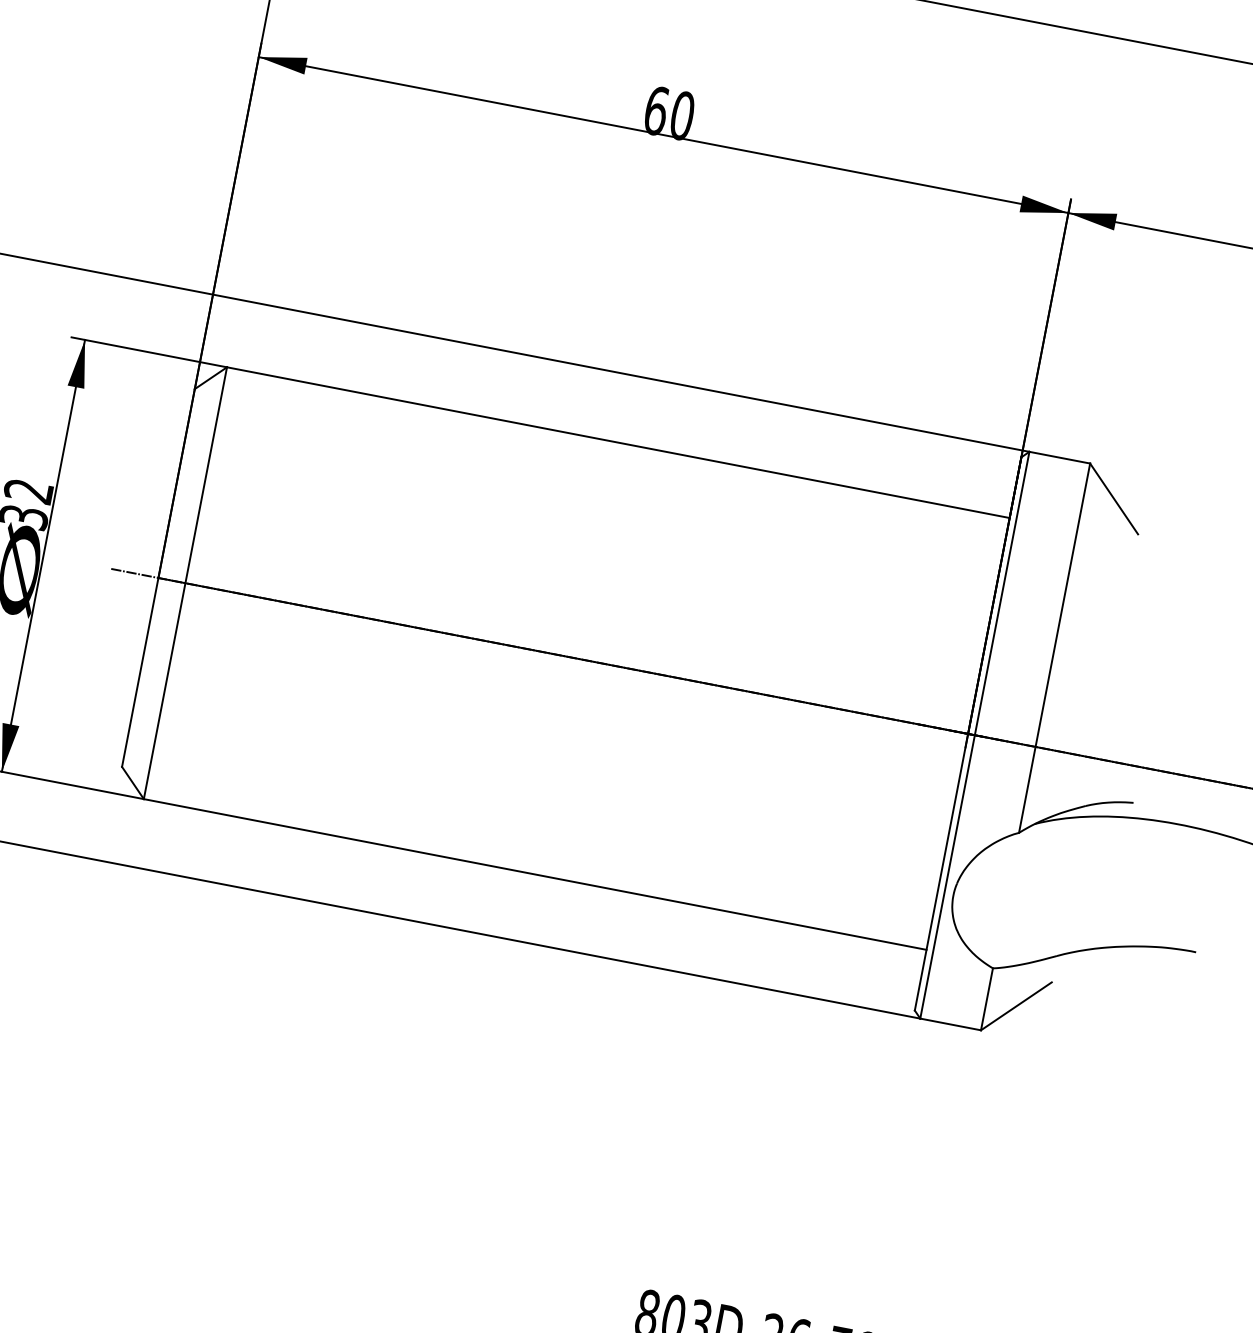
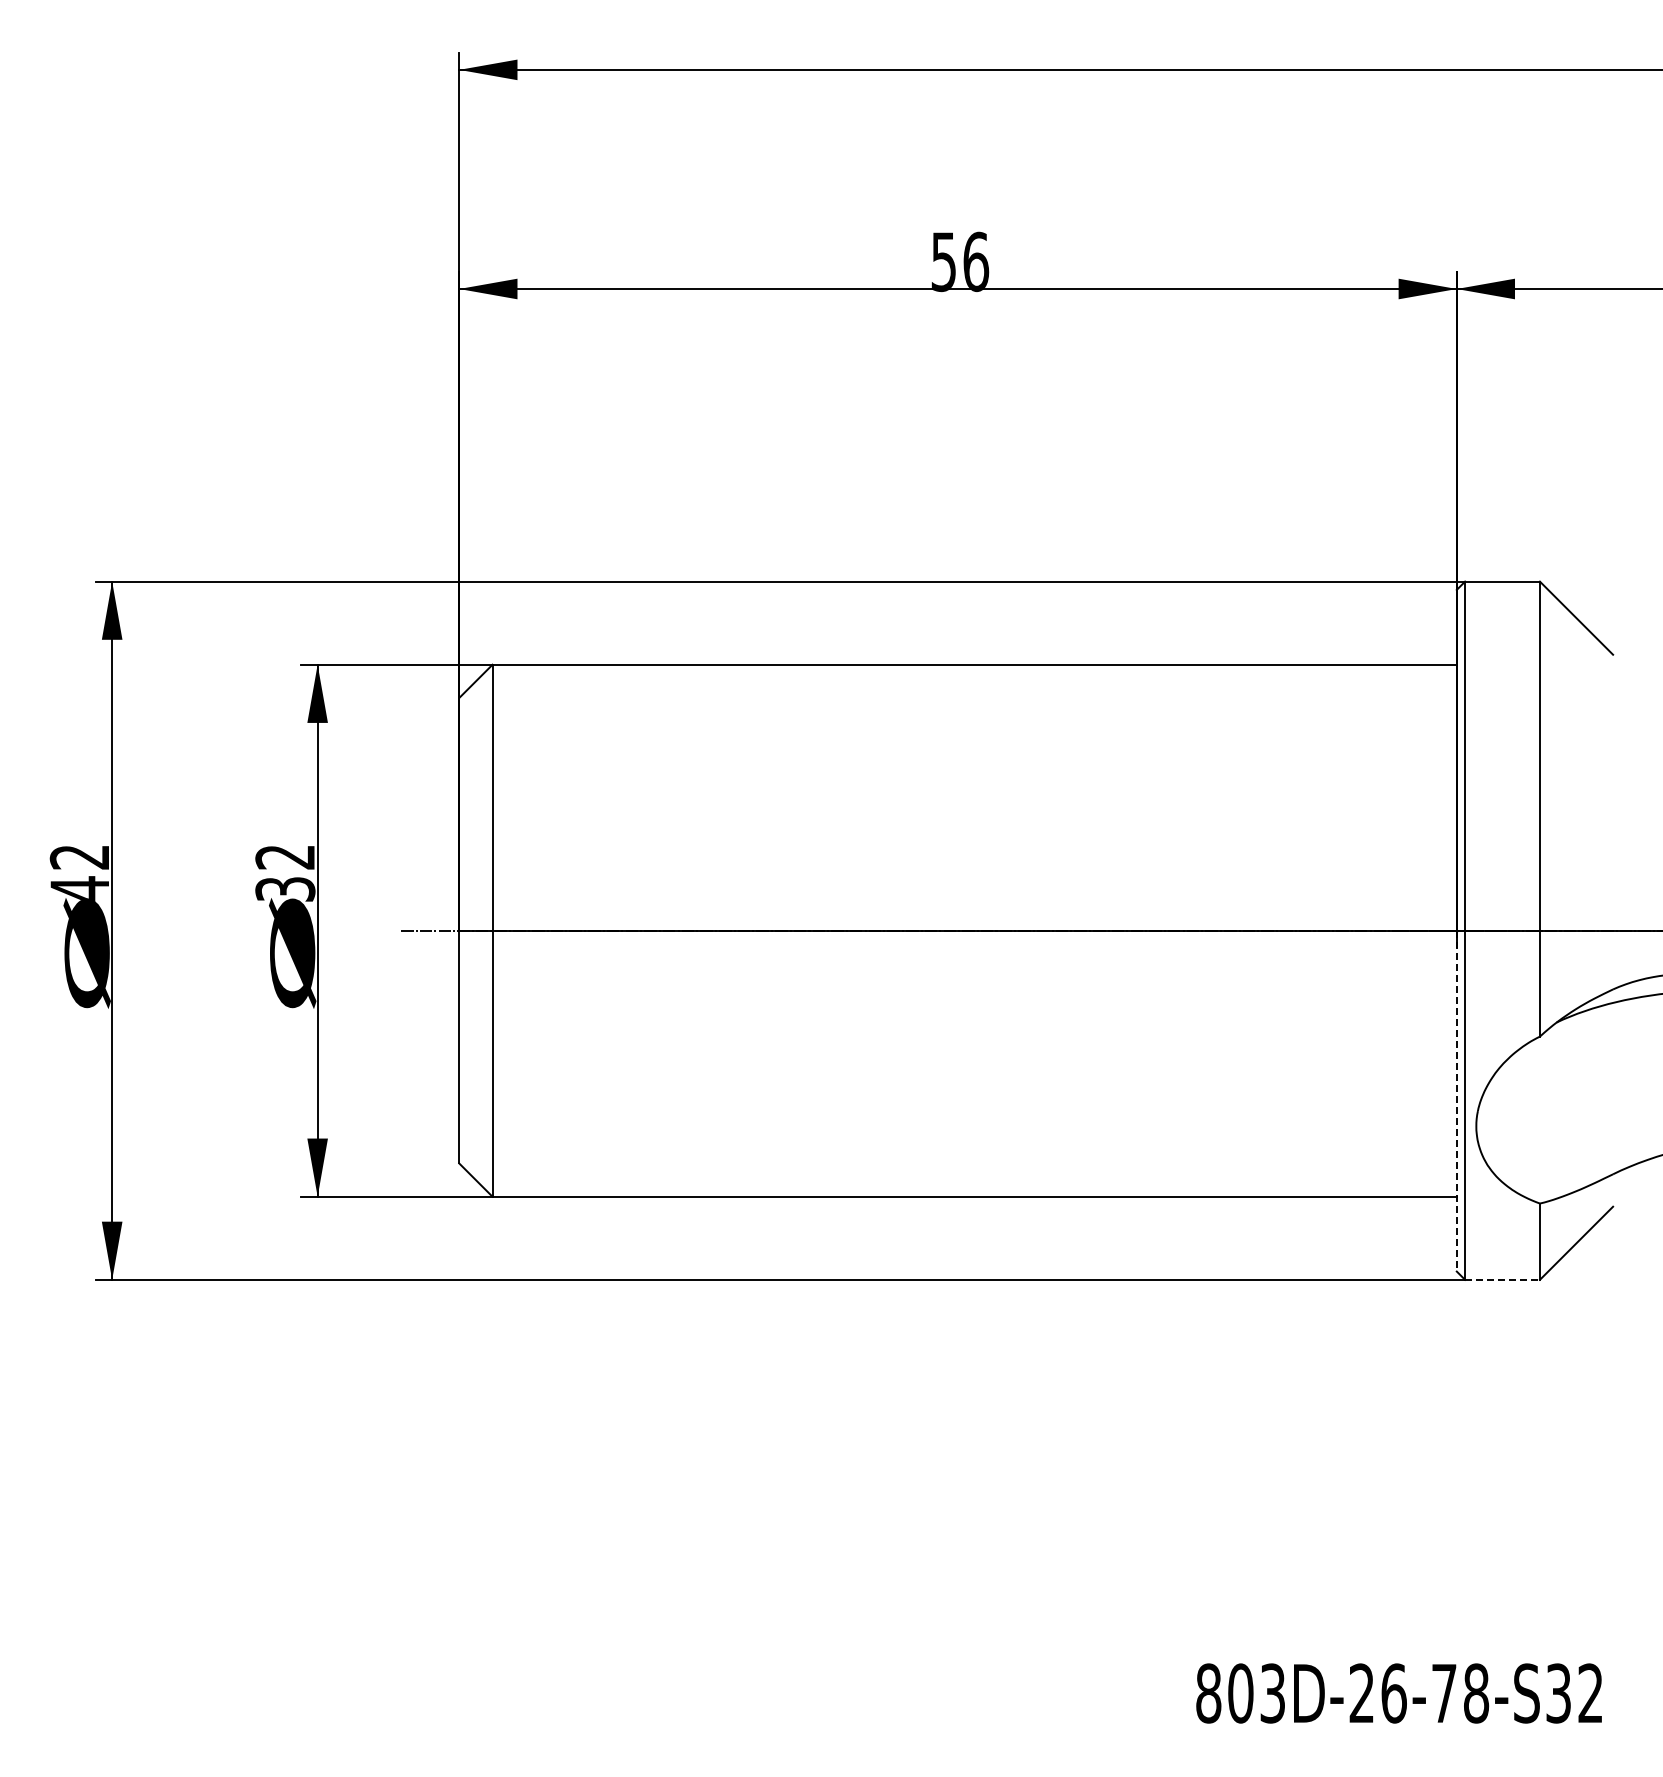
text: (669, 113) -> (960, 261), 60 -> 56
line: (941, 872) -> (1456, 1101), solid -> dashed
line: (951, 1024) -> (1503, 1279), solid -> dashed

